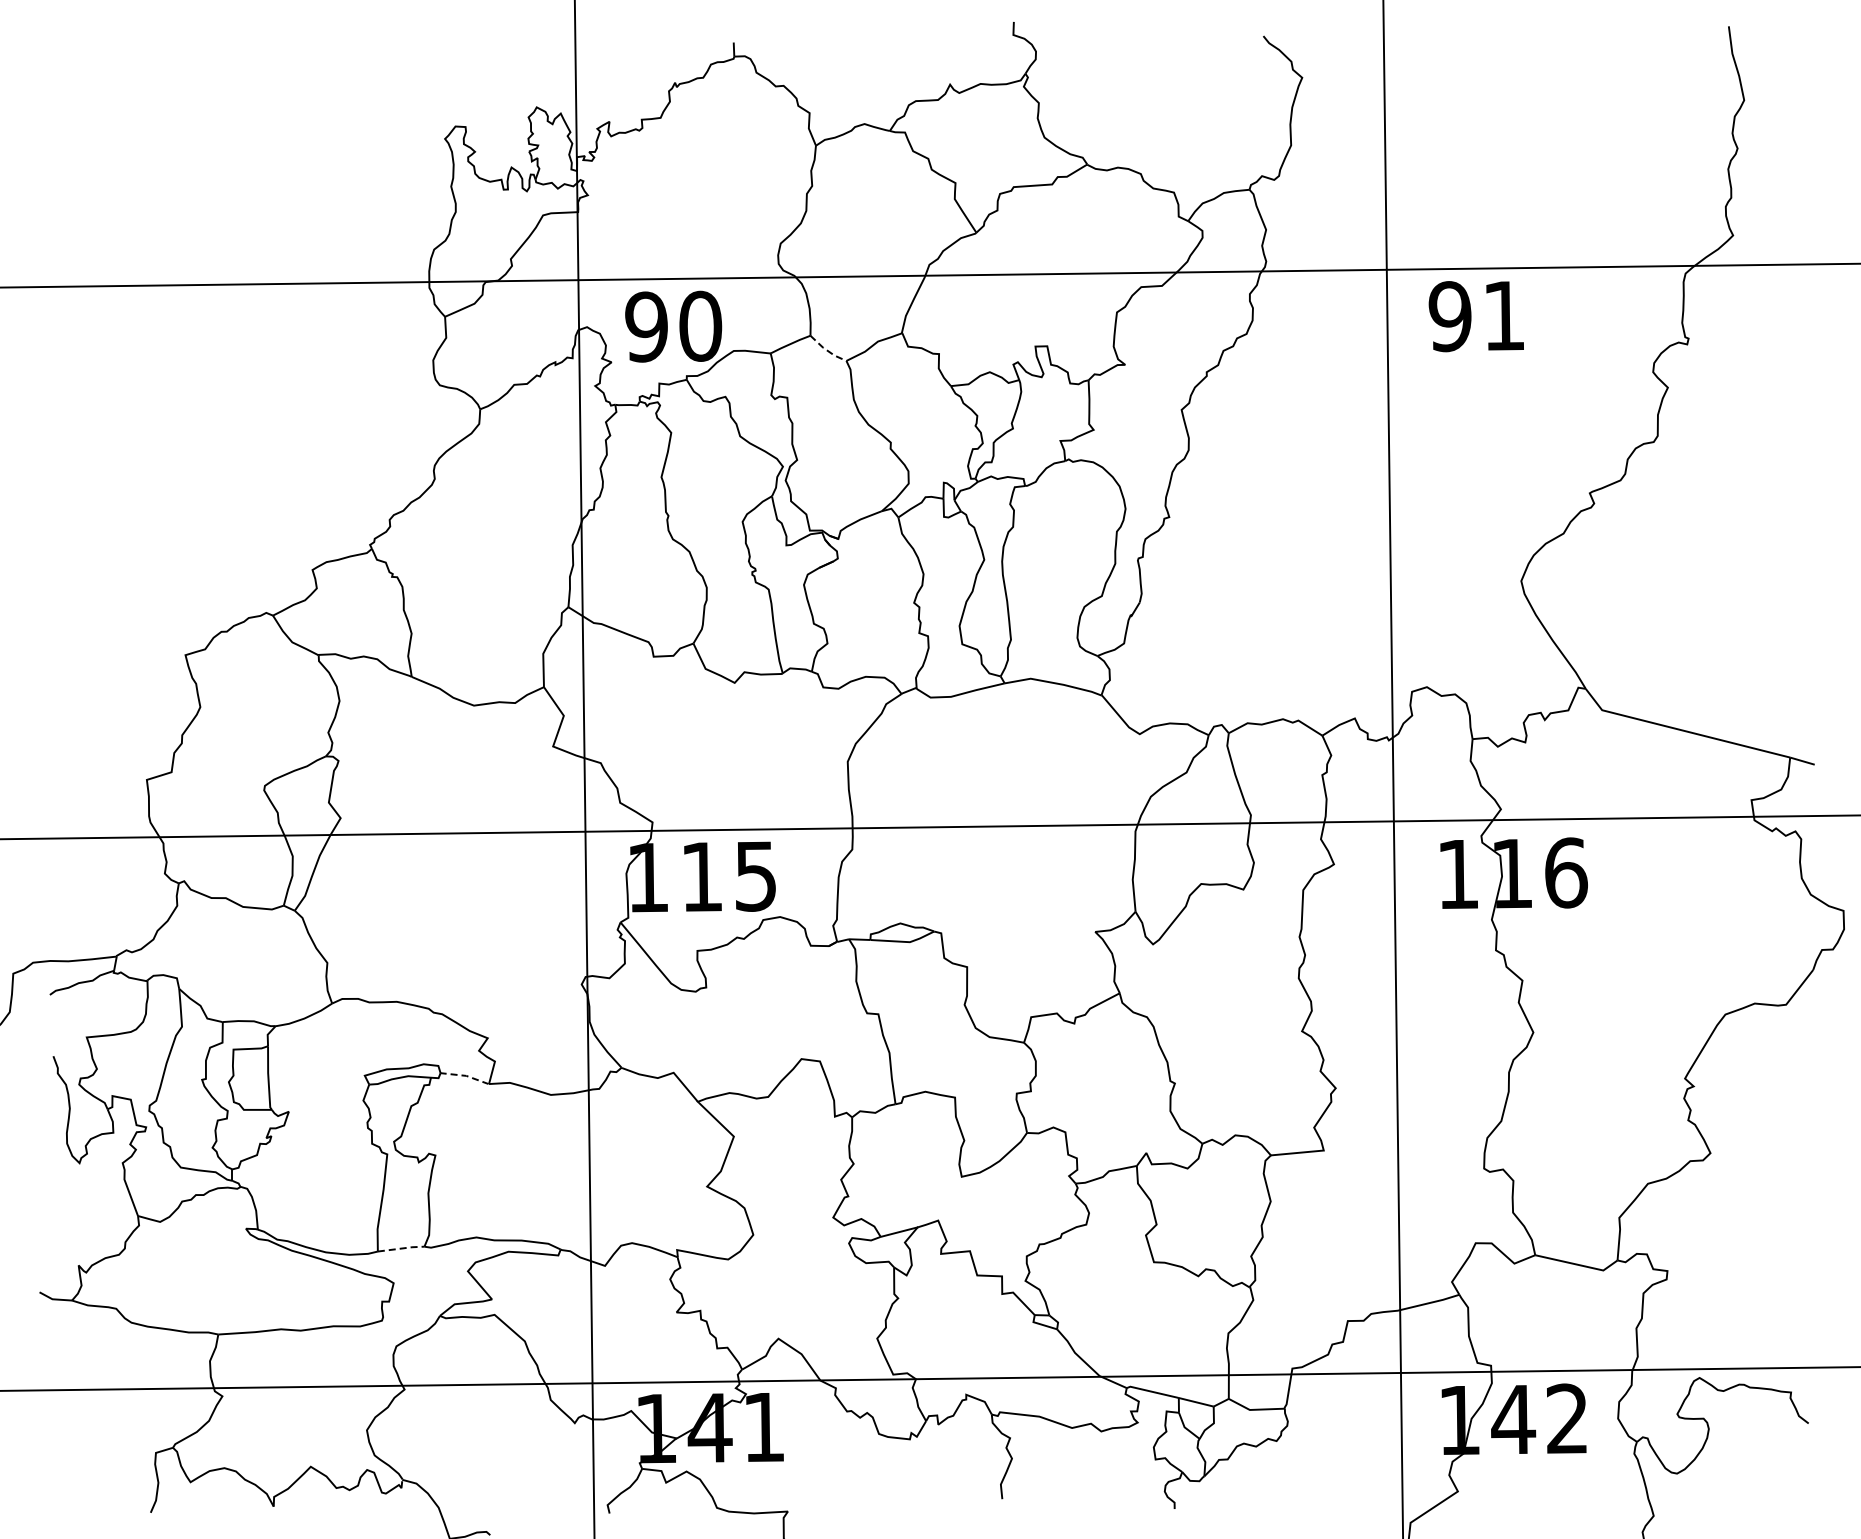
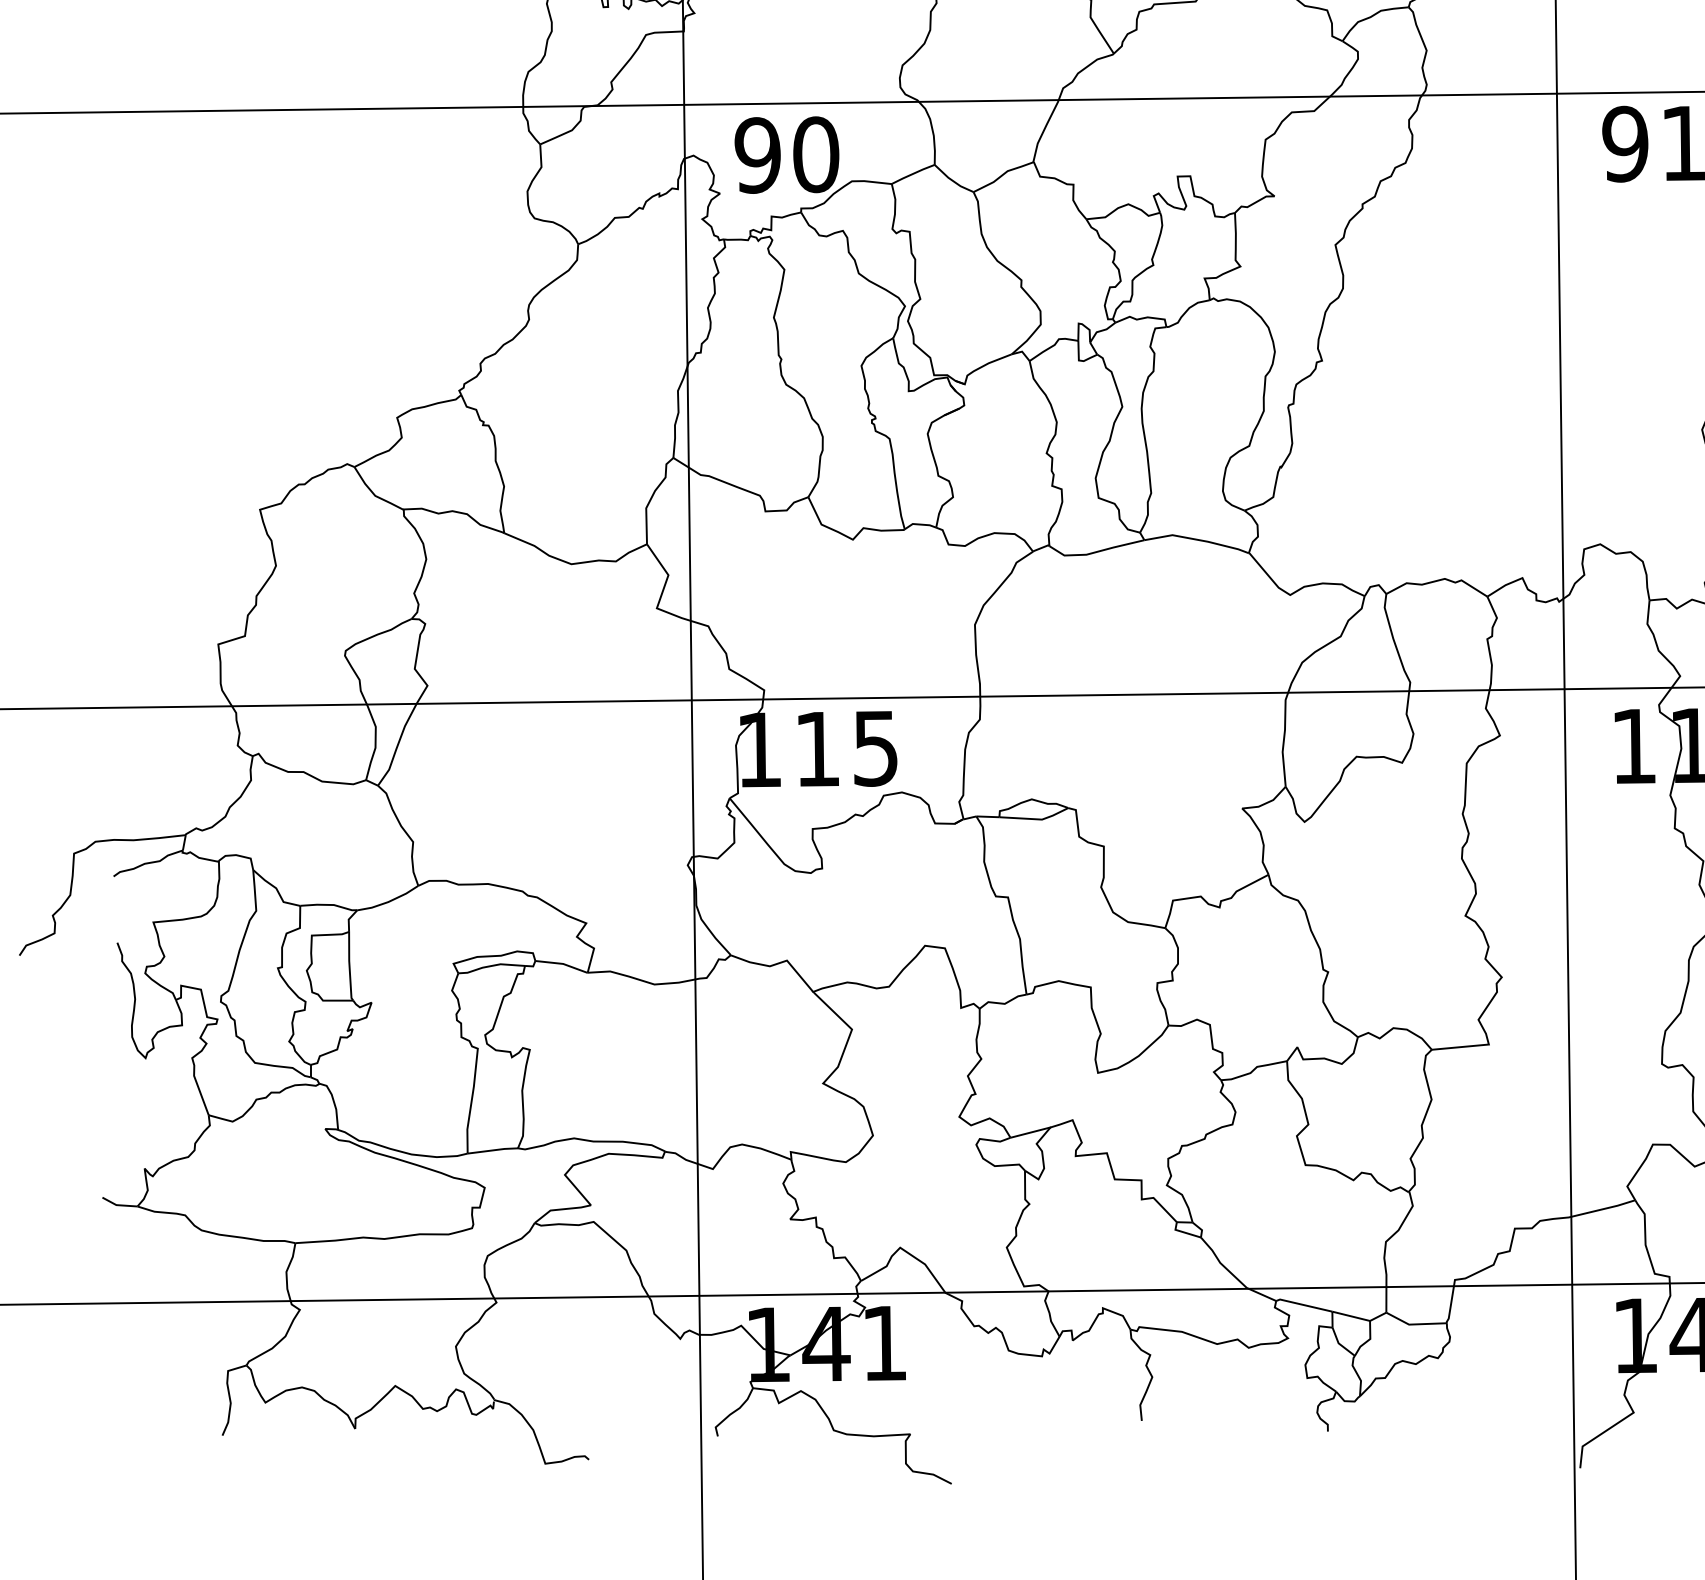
line: (827, 350) -> (953, 180), dashed -> solid
line: (466, 1075) -> (563, 963), dashed -> solid
line: (402, 1248) -> (494, 1150), dashed -> solid

